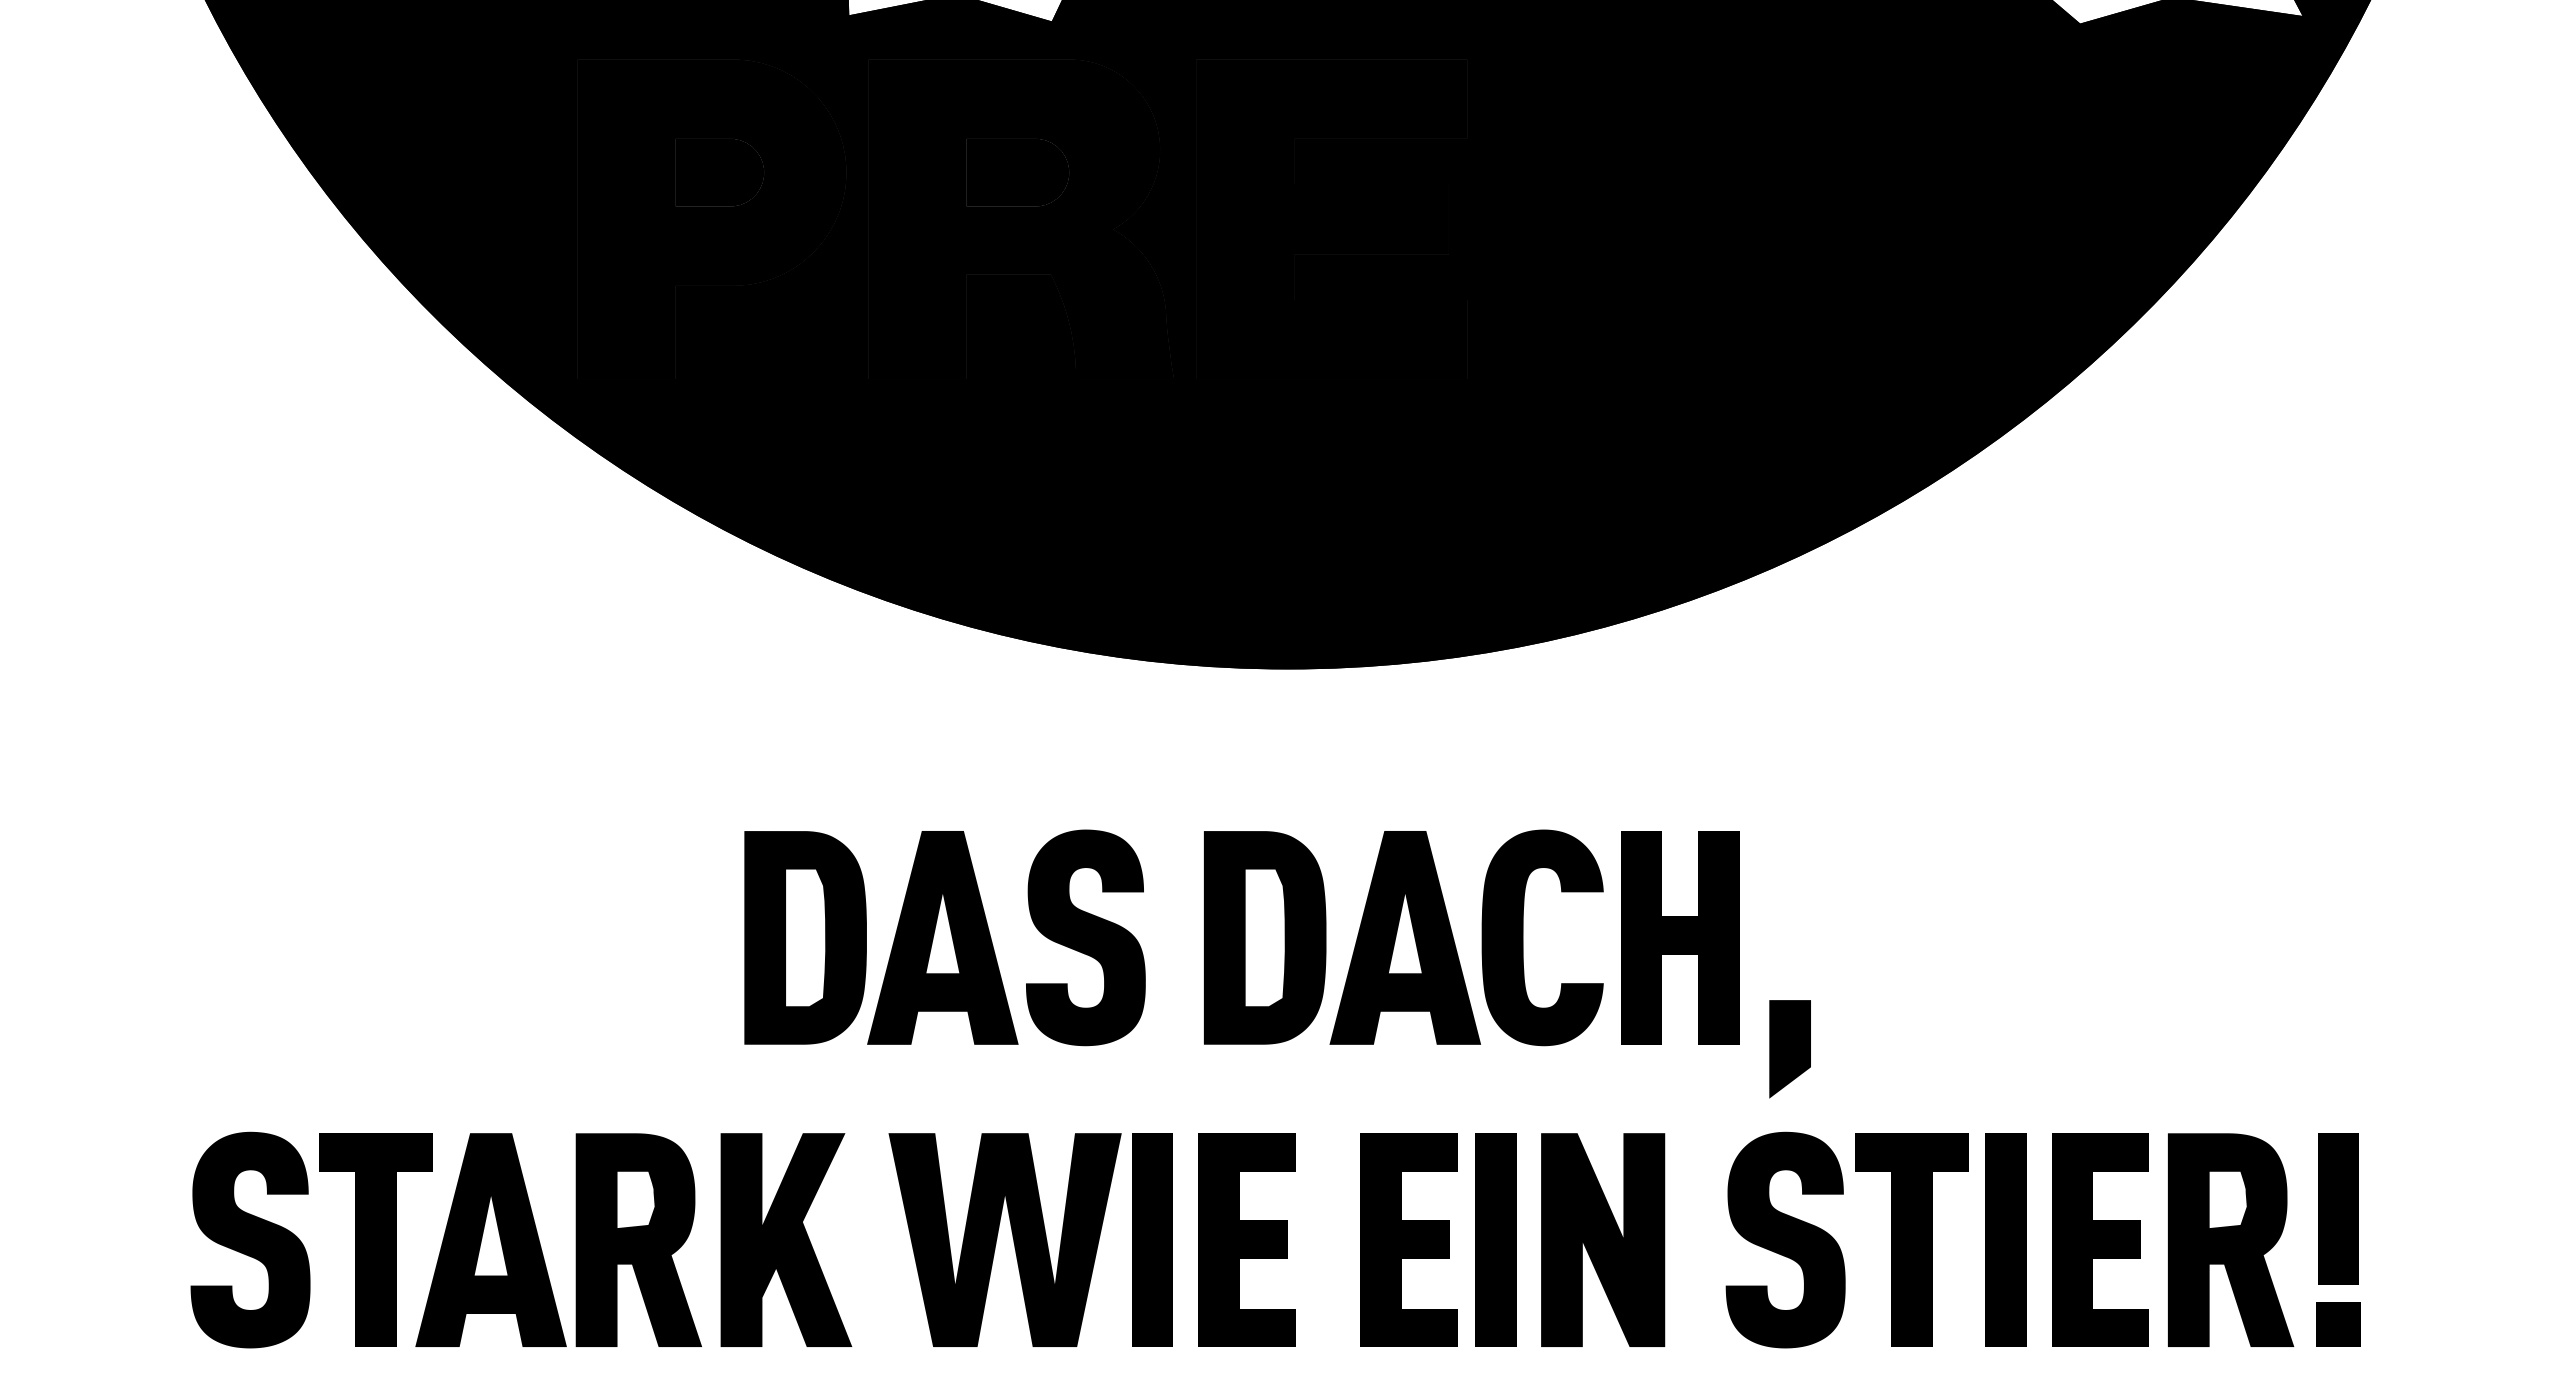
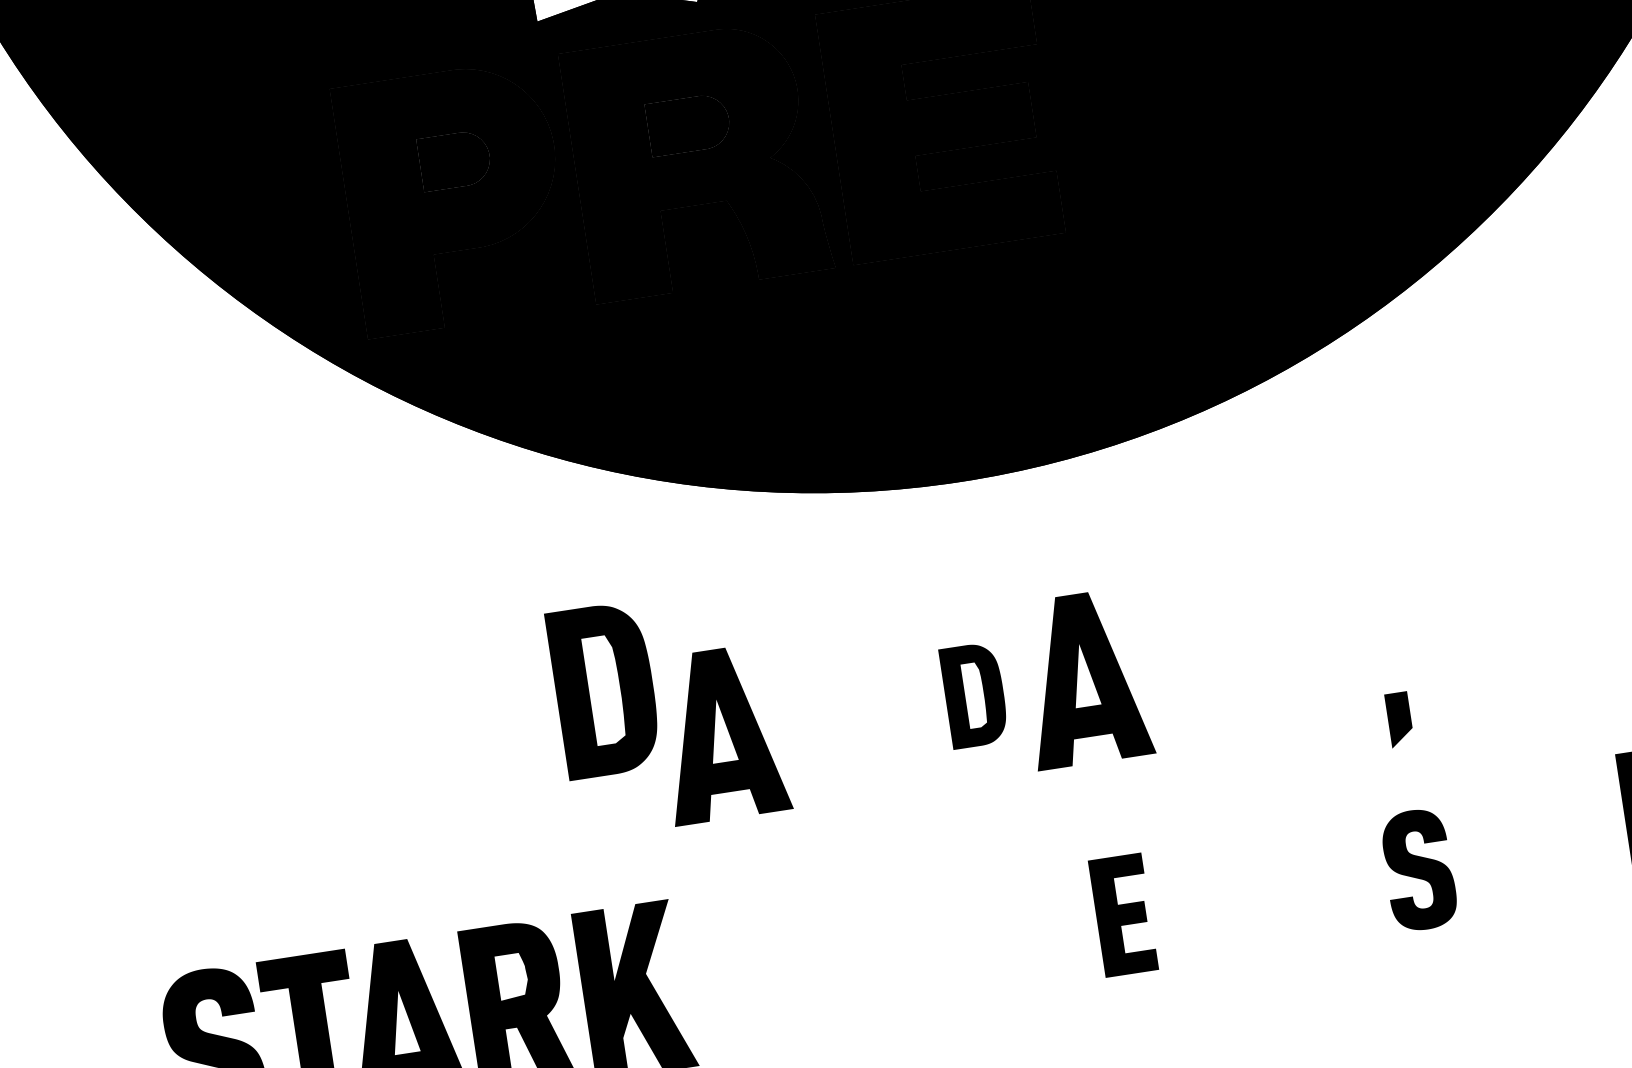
part: (805, 937) -> (604, 689), moved
part: (1085, 937) -> (833, 716), removed
part: (1265, 937) -> (974, 695), size x0.6
fill: (1542, 937) -> (1192, 661), removed
fill: (1680, 937) -> (1300, 645), removed
part: (1789, 1049) -> (1399, 720), size x0.7
fill: (1246, 1239) -> (996, 934), removed
part: (1408, 1239) -> (1123, 914), size x0.7
part: (1495, 1239) -> (1191, 904), removed
part: (1785, 1239) -> (1418, 869), size x0.7
part: (2005, 1239) -> (1591, 843), removed
fill: (1004, 1240) -> (806, 964), removed
fill: (1152, 1240) -> (922, 946), removed
fill: (1603, 1240) -> (1276, 892), removed
fill: (1911, 1240) -> (1517, 855), removed

